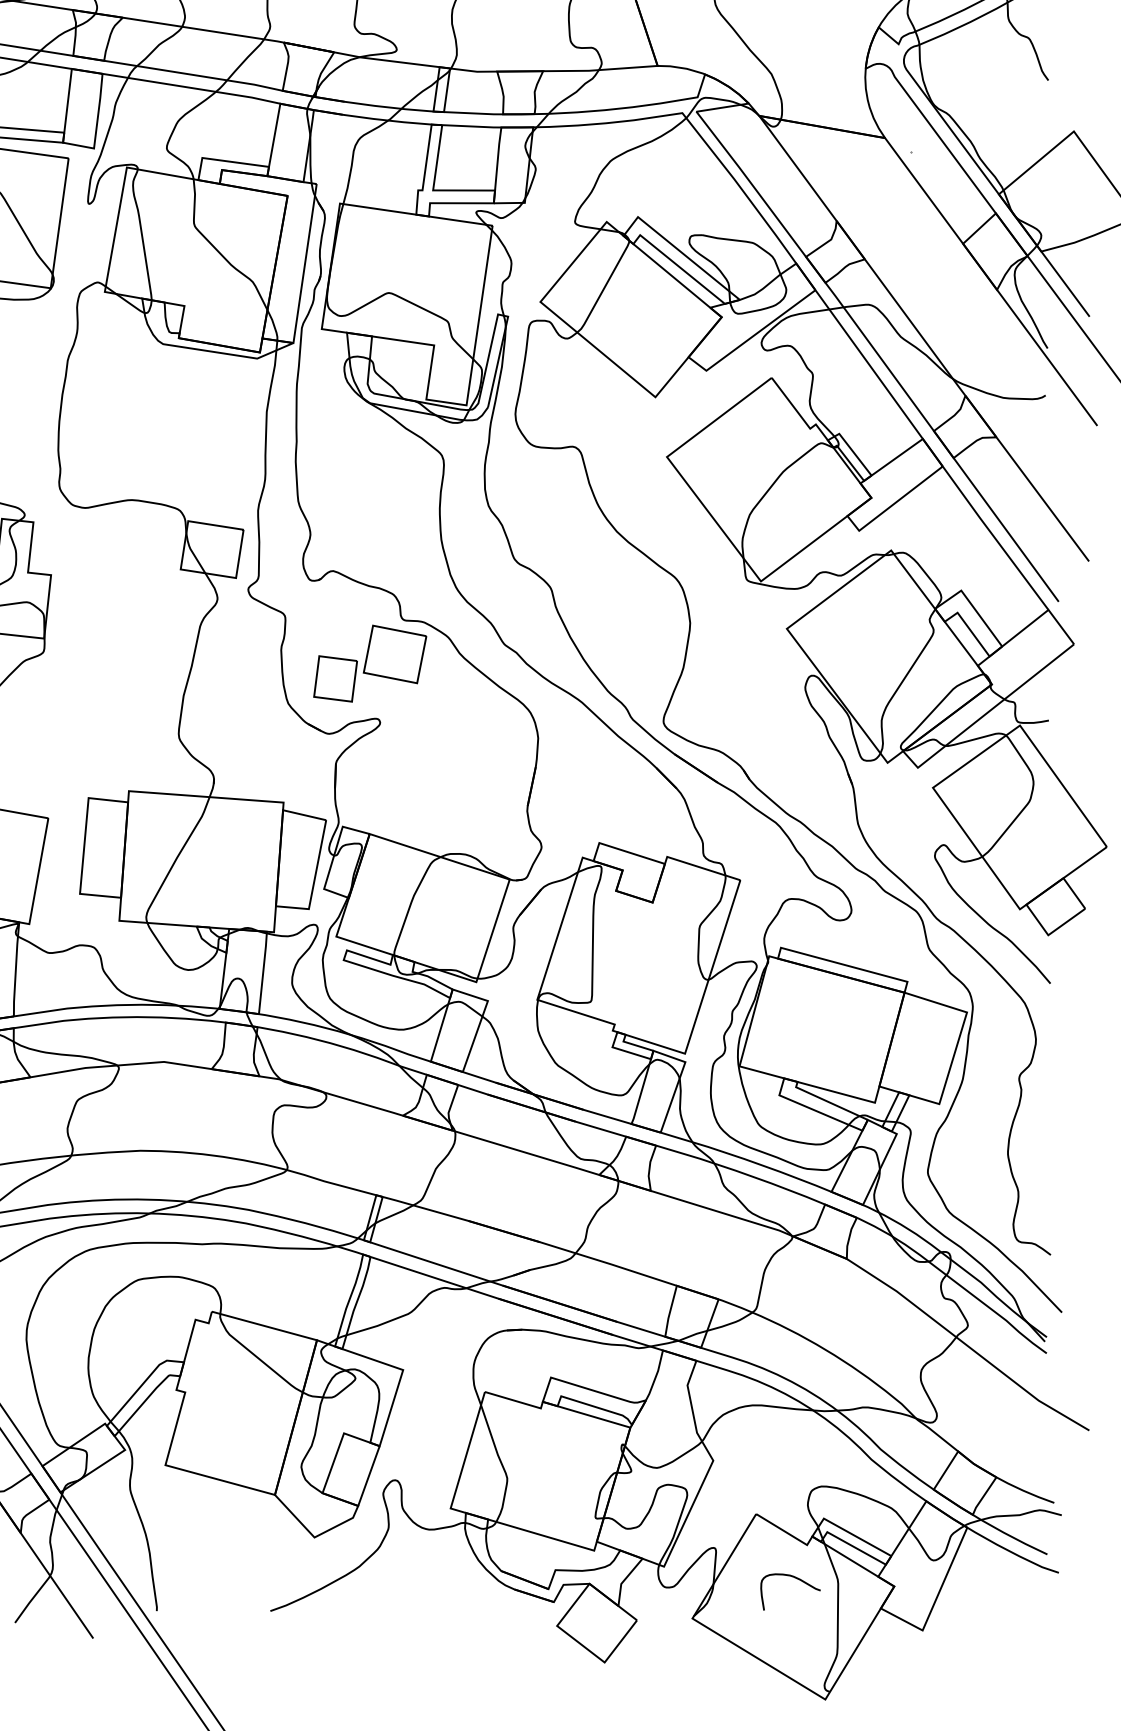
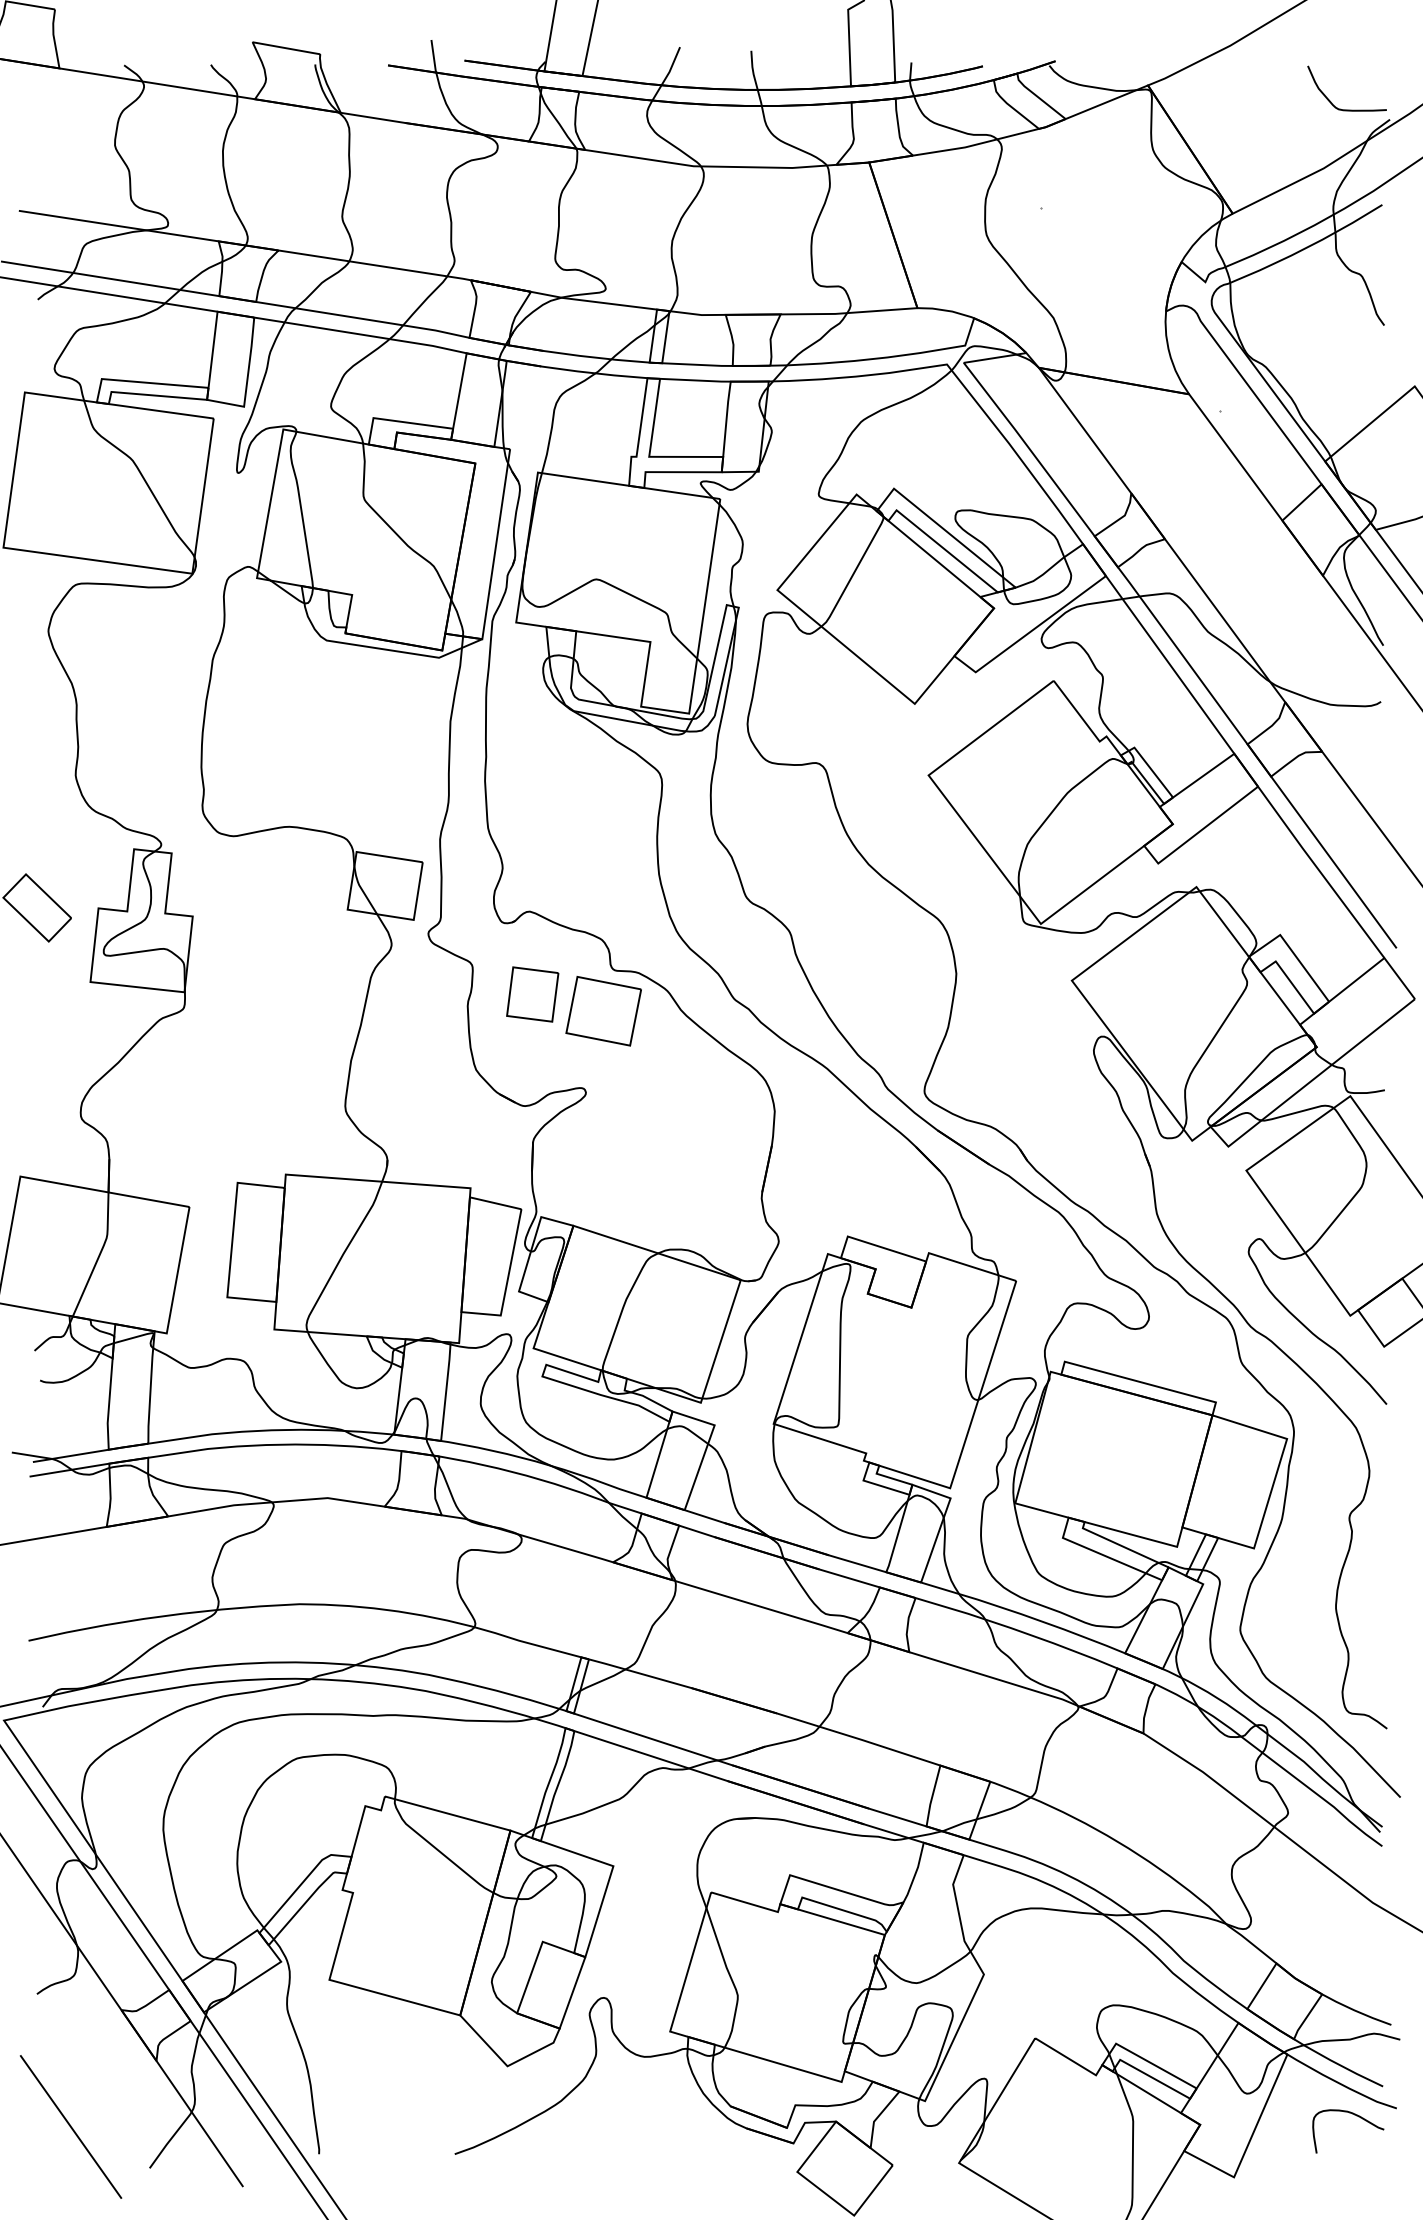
part: (335, 678) -> (532, 994), moved
curve: (797, 1579) -> (1356, 2116), moved

